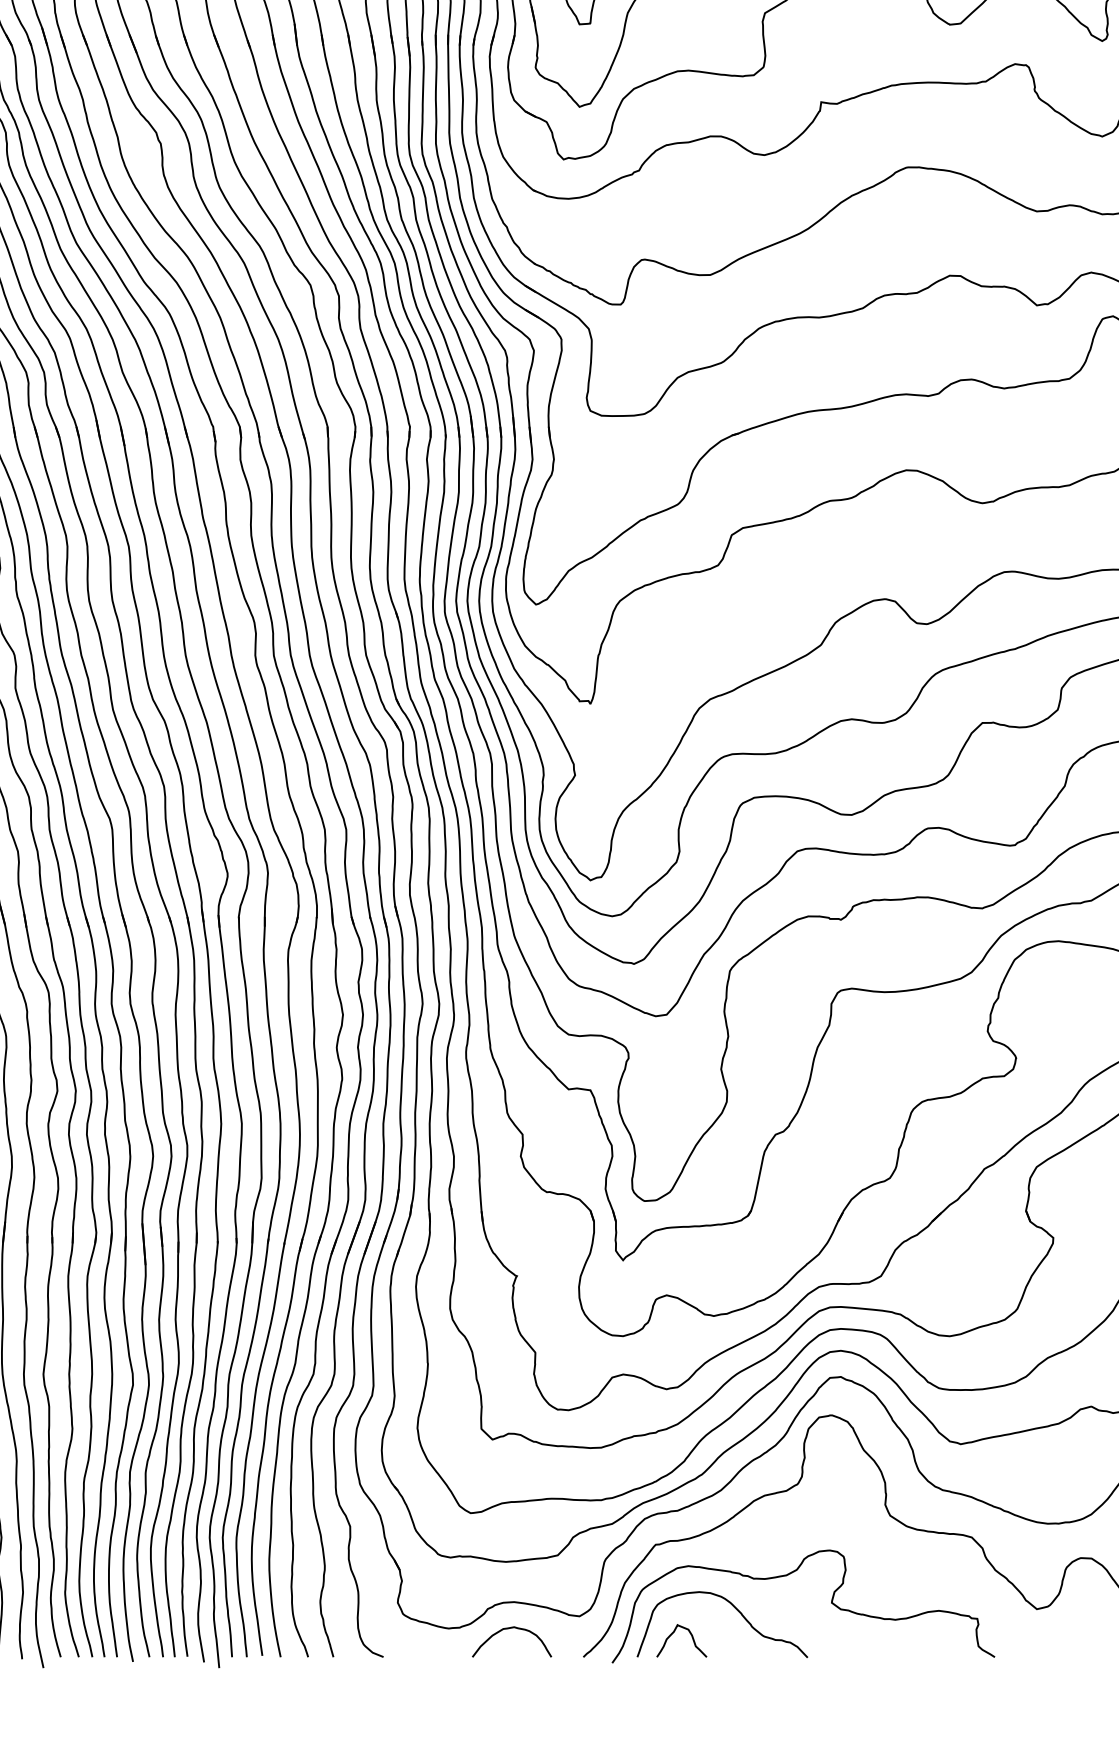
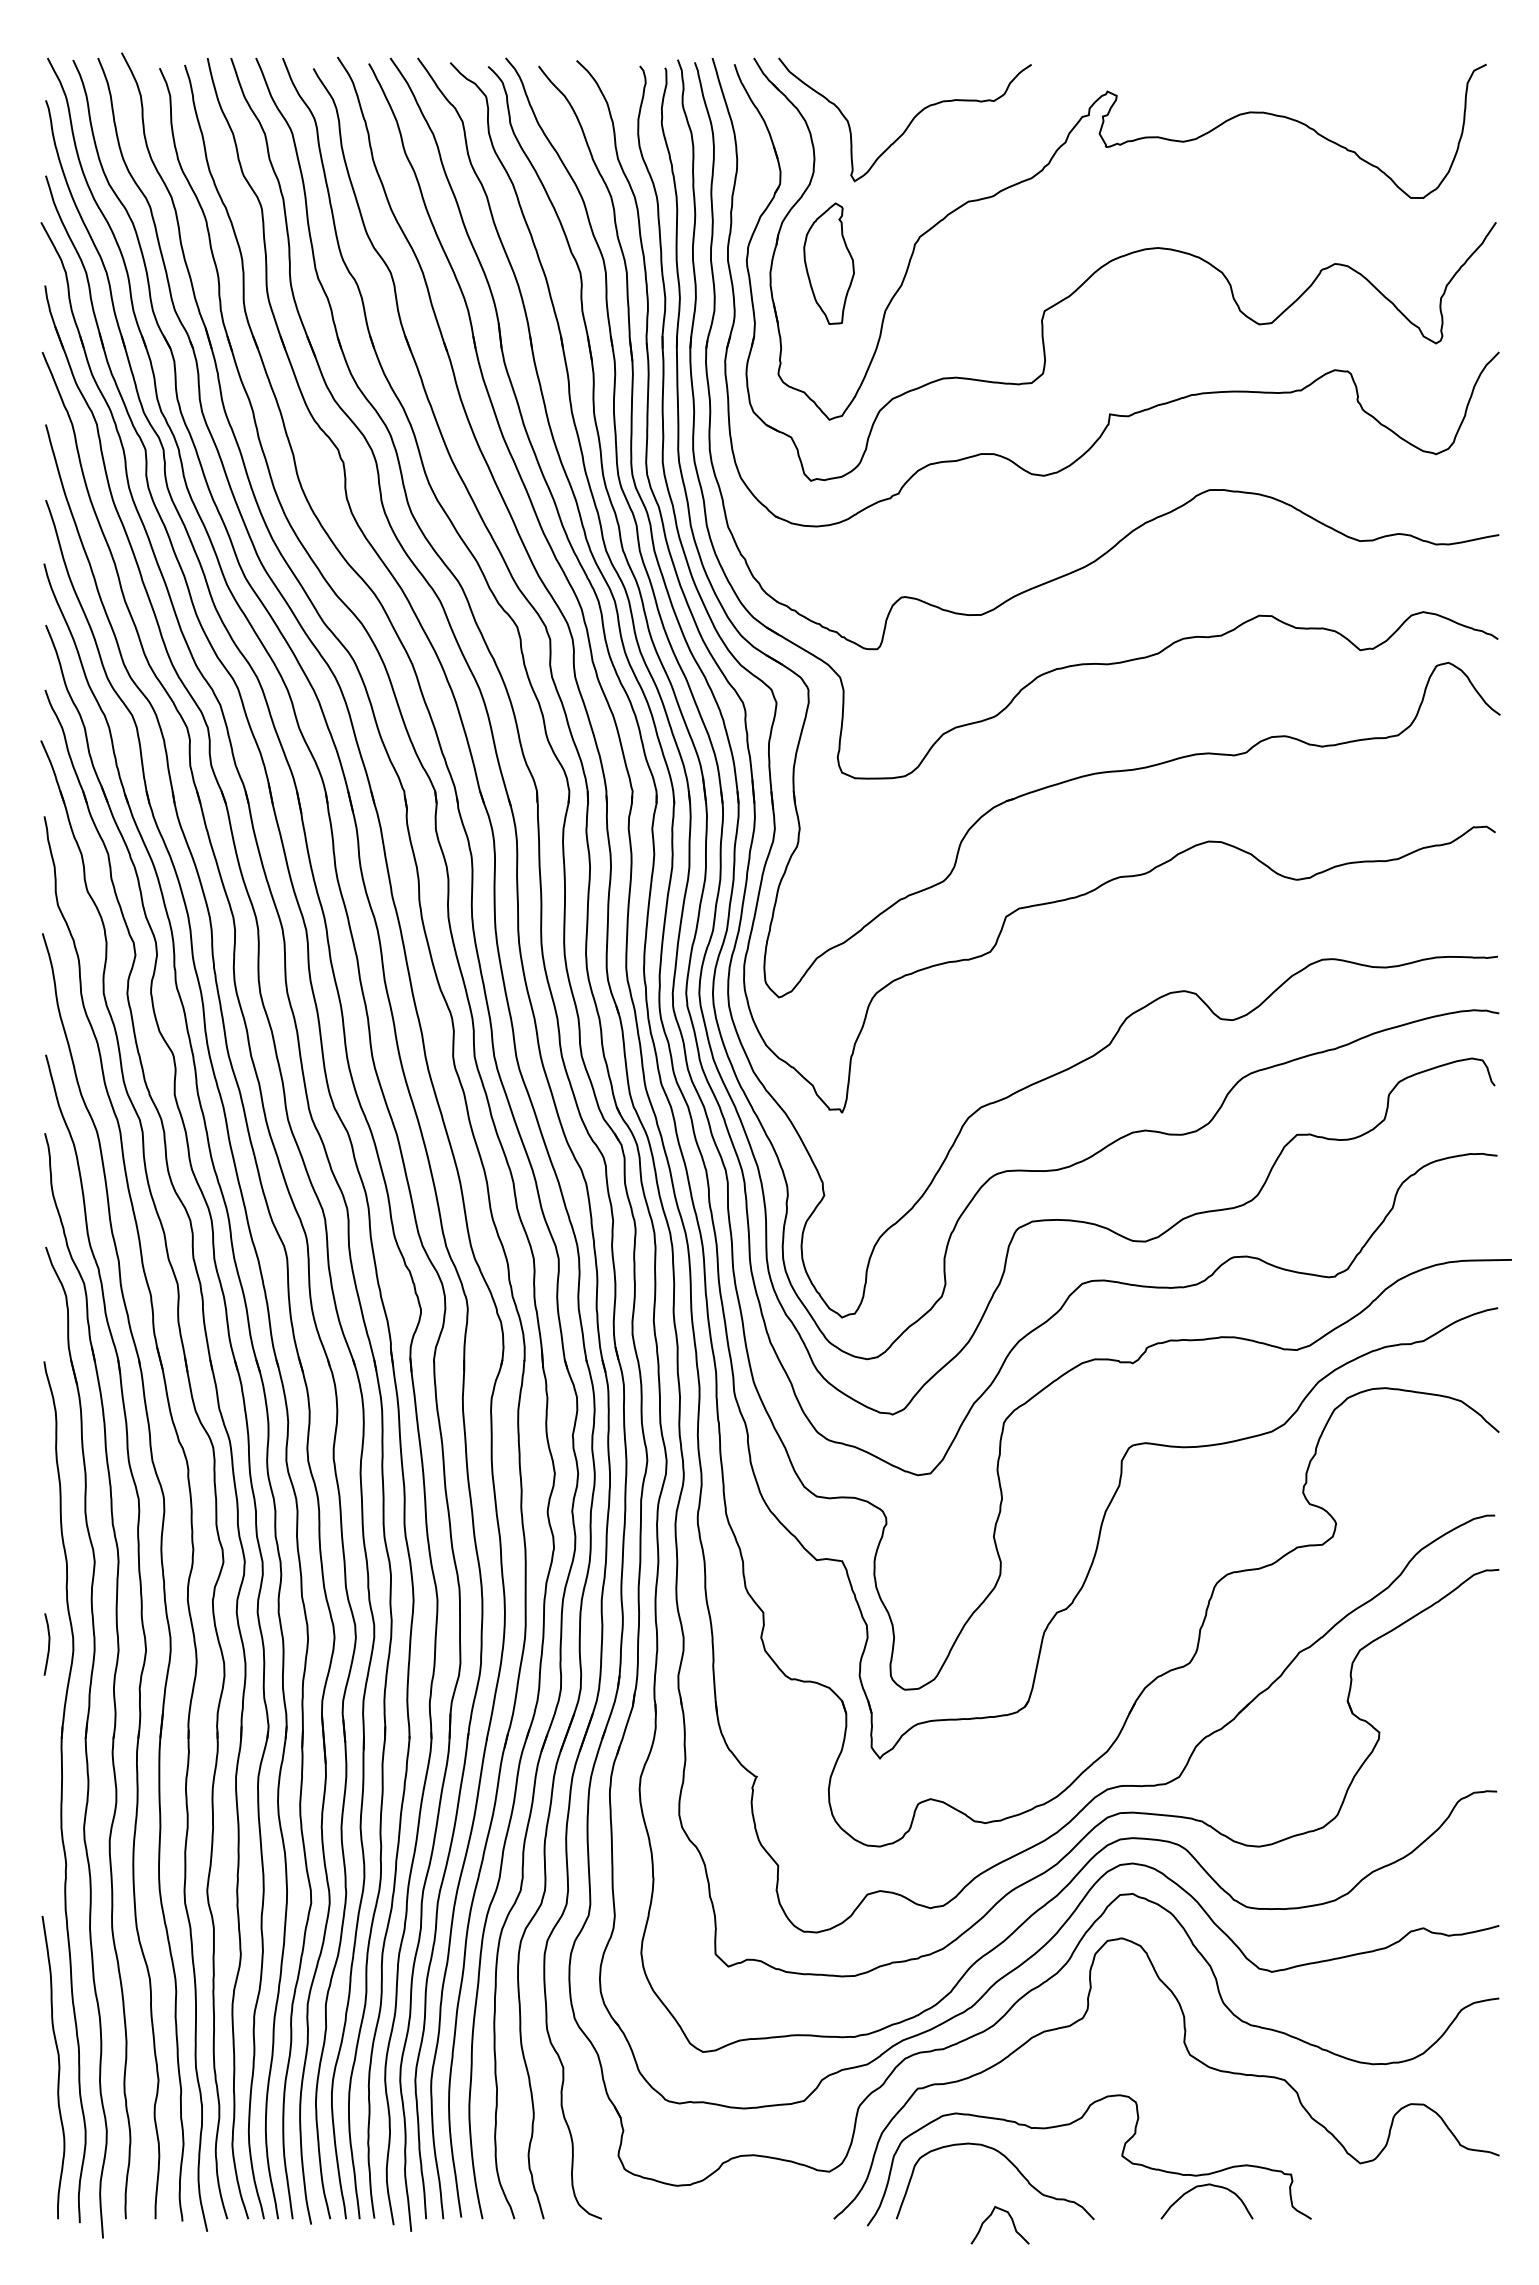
curve: (509, 1629) -> (1204, 2186), moved
curve: (673, 1633) -> (990, 2216), moved

